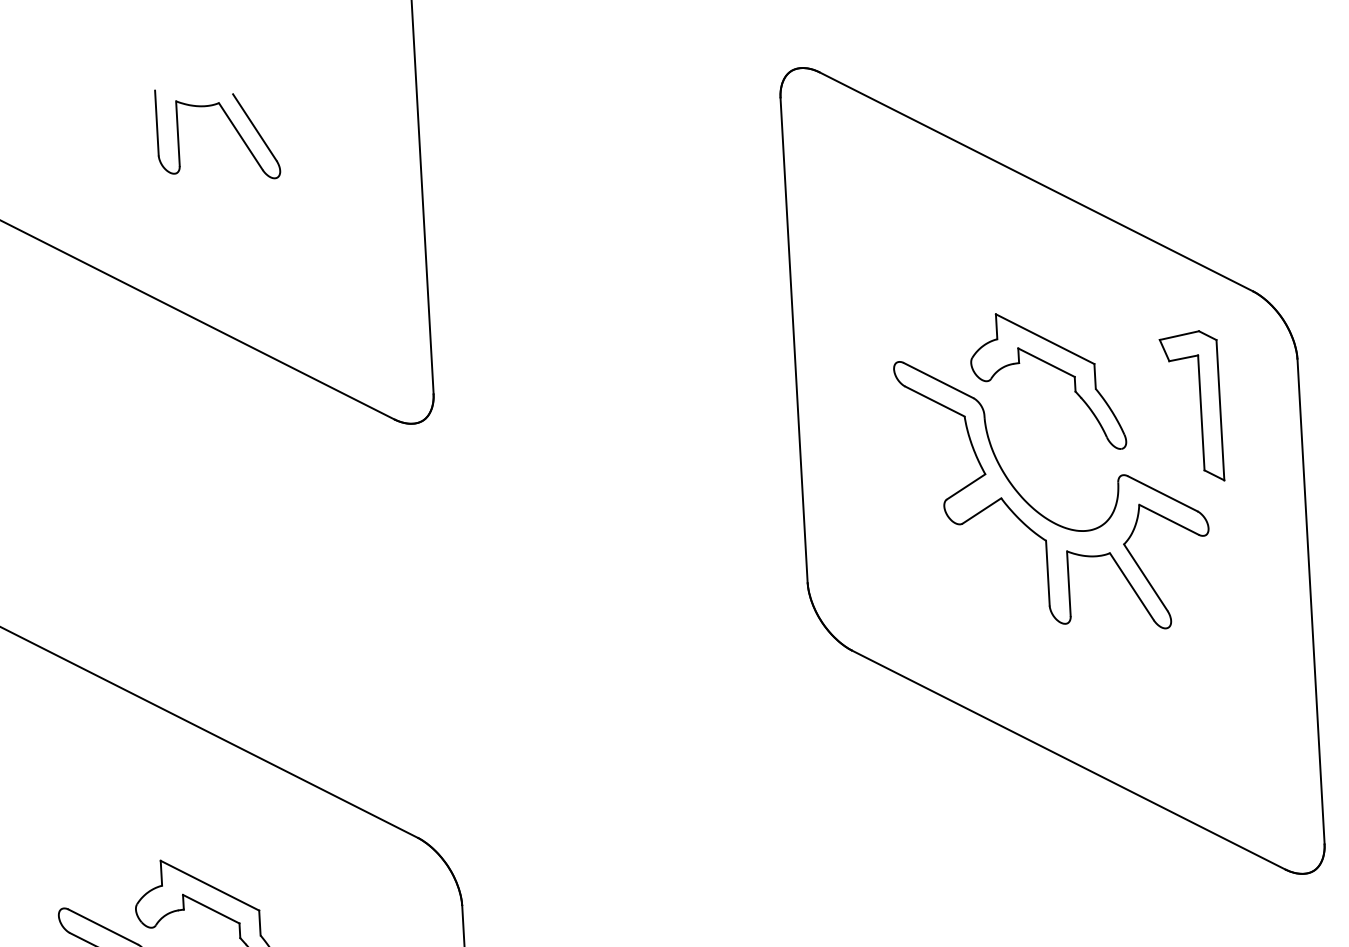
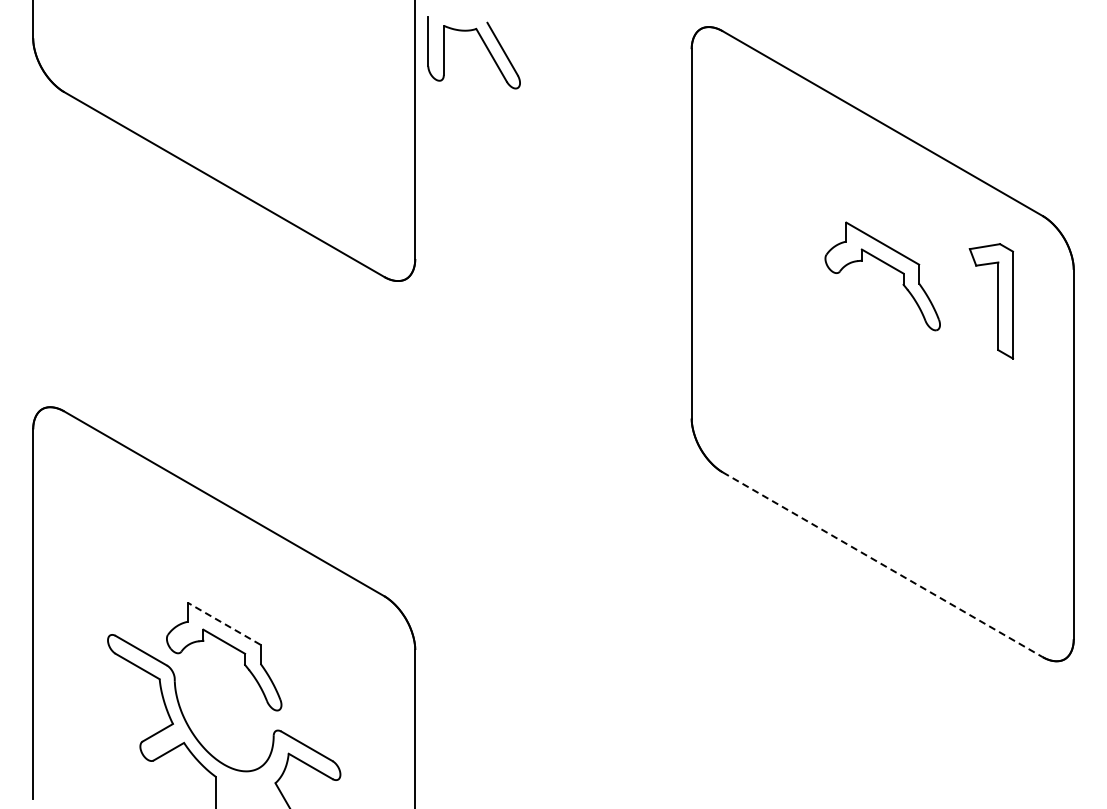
part: (230, 124) -> (484, 45), moved
part: (1042, 513) -> (873, 376), removed
line: (1068, 759) -> (882, 564), solid -> dashed
line: (208, 885) -> (223, 623), solid -> dashed

